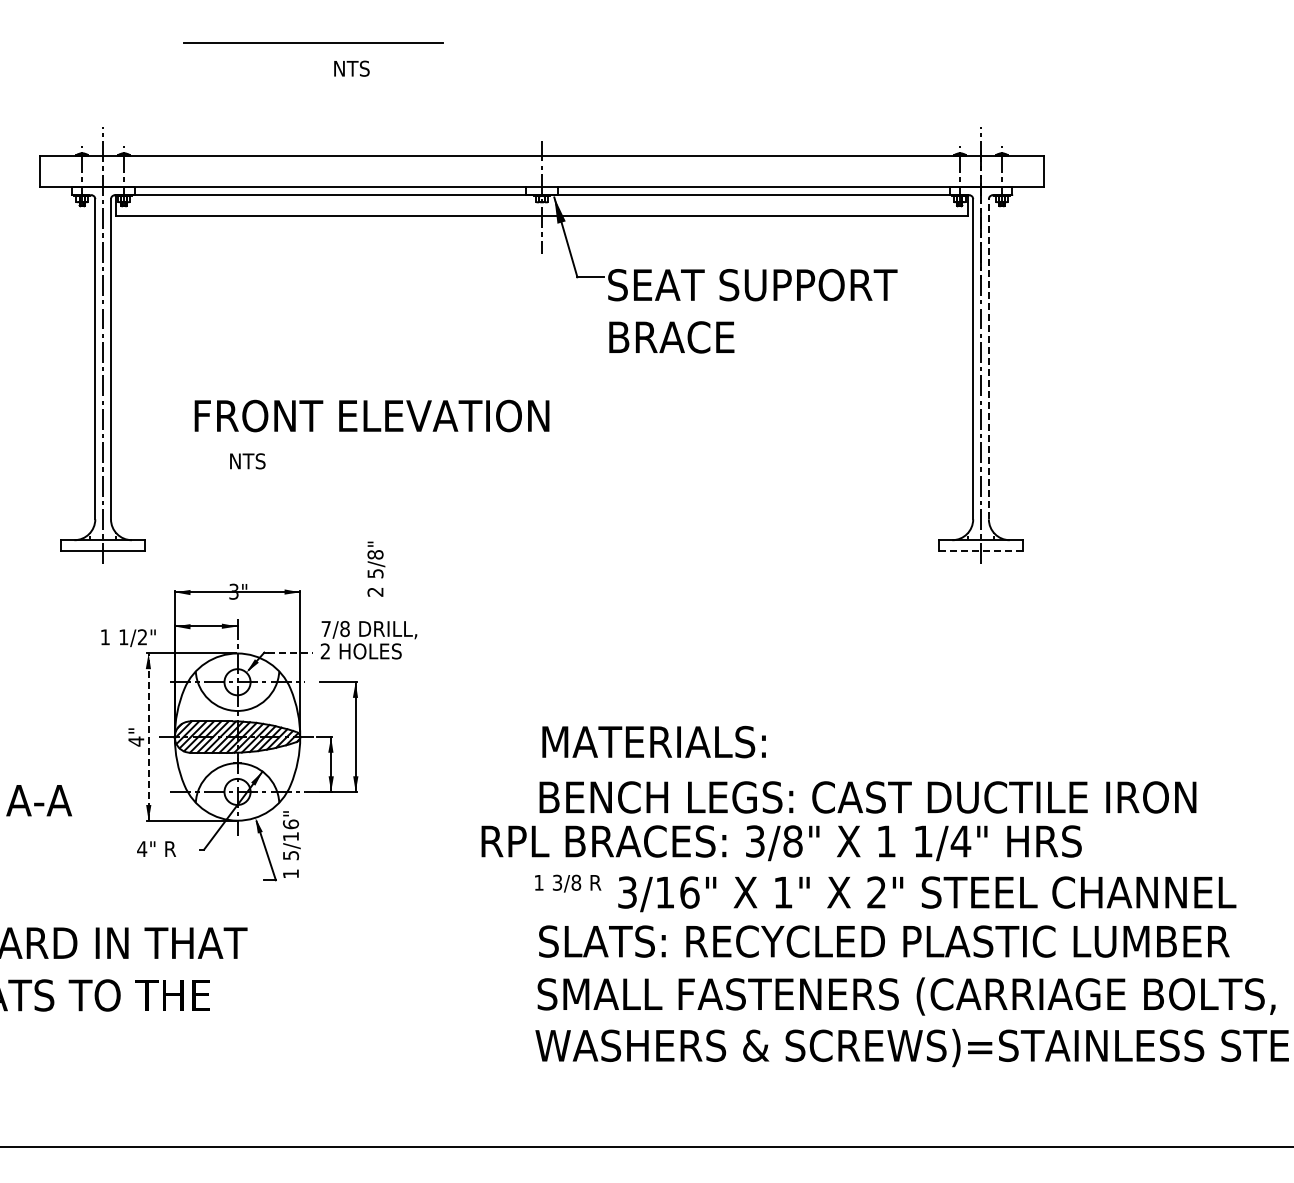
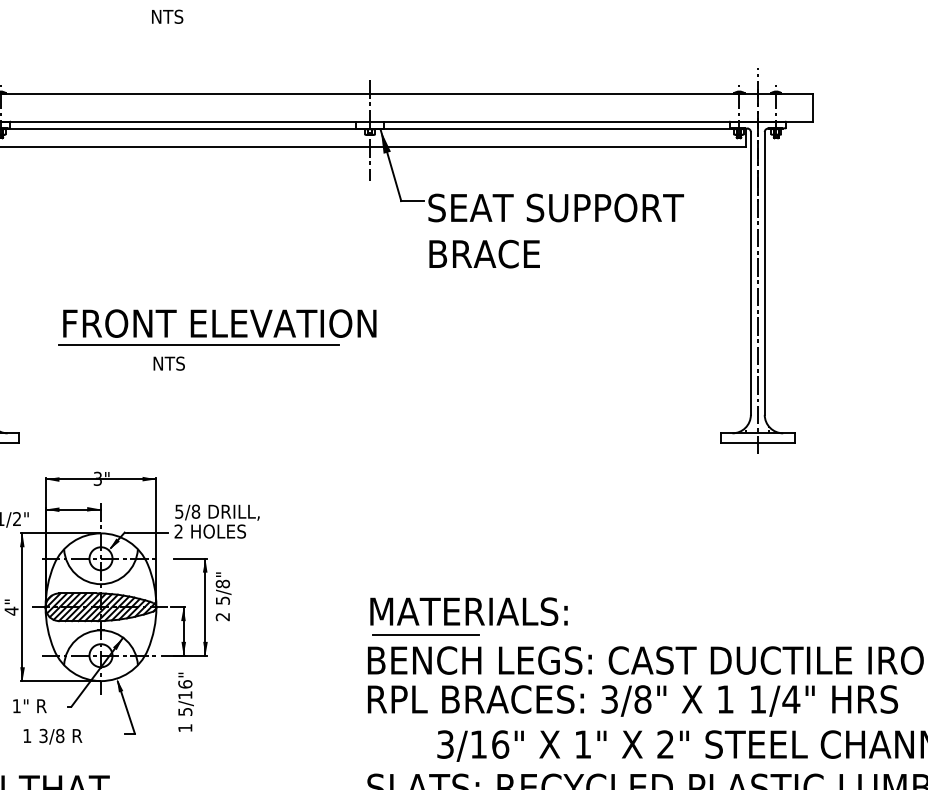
text: (351, 68) -> (167, 16), moved
line: (988, 358) -> (764, 272), dashed -> solid
line: (348, 440) -> (199, 345), added
text: (247, 461) -> (168, 363), moved
line: (981, 550) -> (758, 442), dashed -> solid
text: (376, 568) -> (223, 596), moved
text: (325, 629) -> (178, 512), 7/8 -> 5/8
line: (291, 652) -> (148, 532), dashed -> solid
line: (148, 737) -> (22, 607), dashed -> solid
line: (605, 768) -> (426, 635), added
text: (781, 843) -> (632, 701), moved
text: (291, 844) -> (185, 702), moved
text: (142, 848) -> (17, 705), 4" -> 1"
text: (568, 883) -> (53, 736), moved

